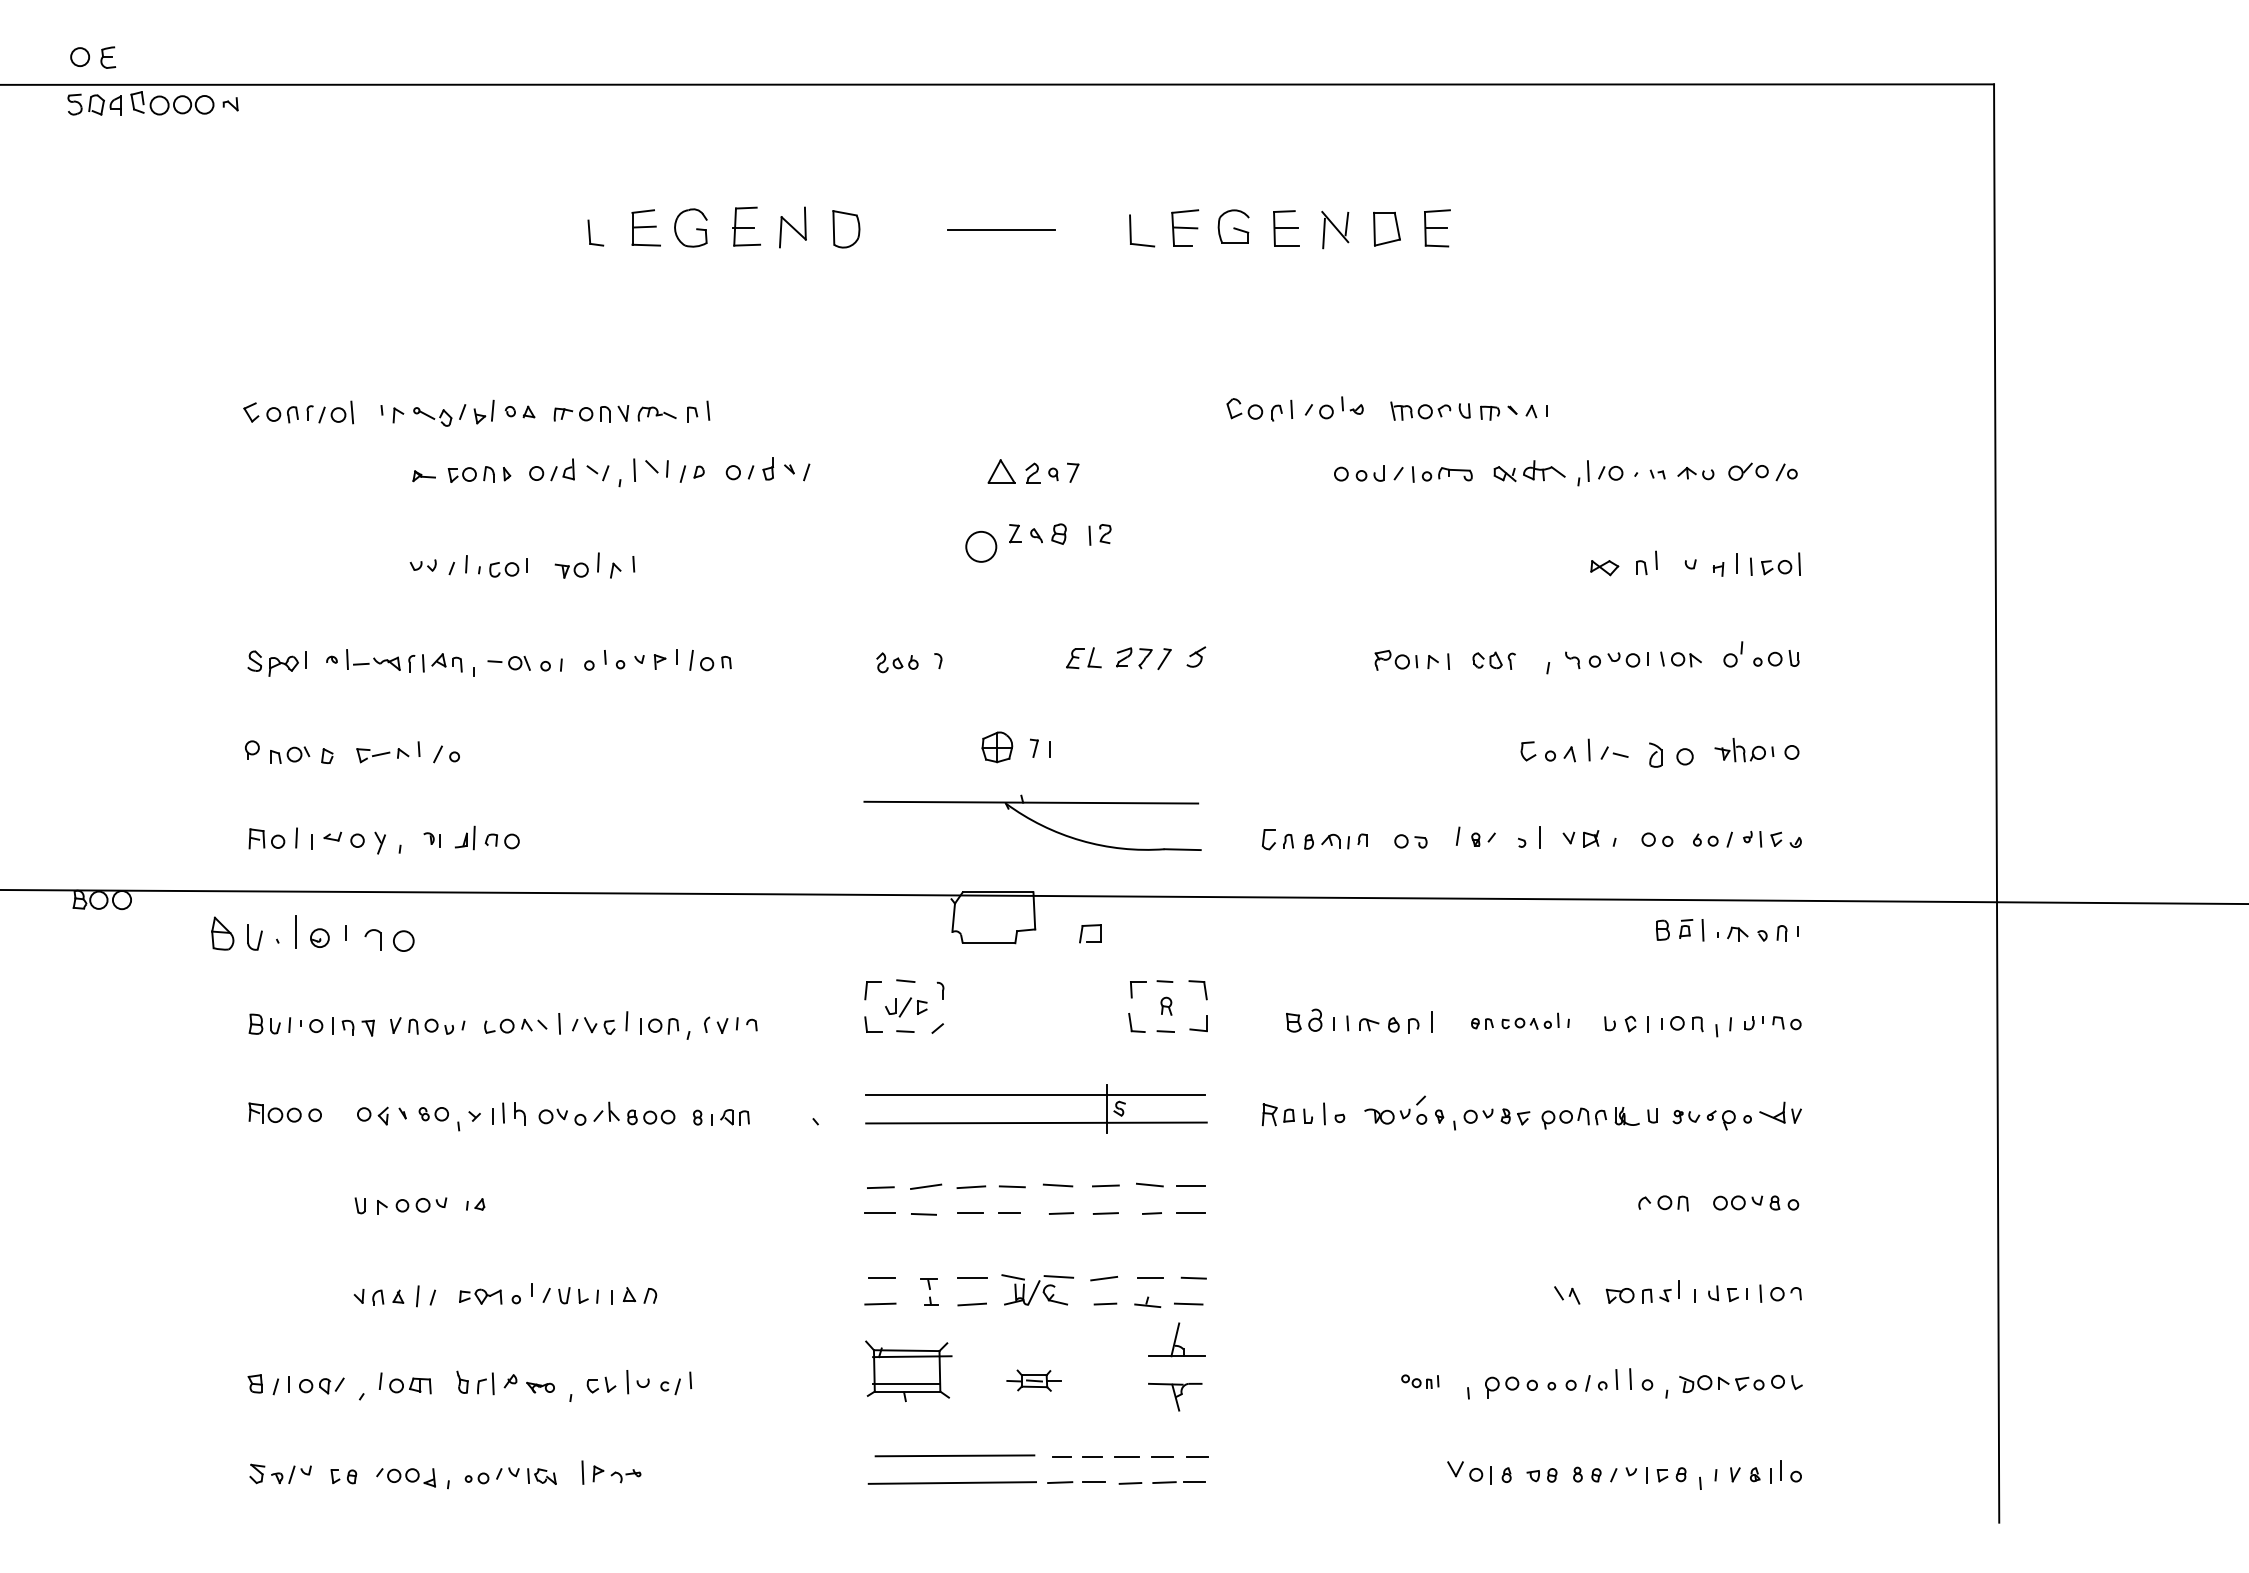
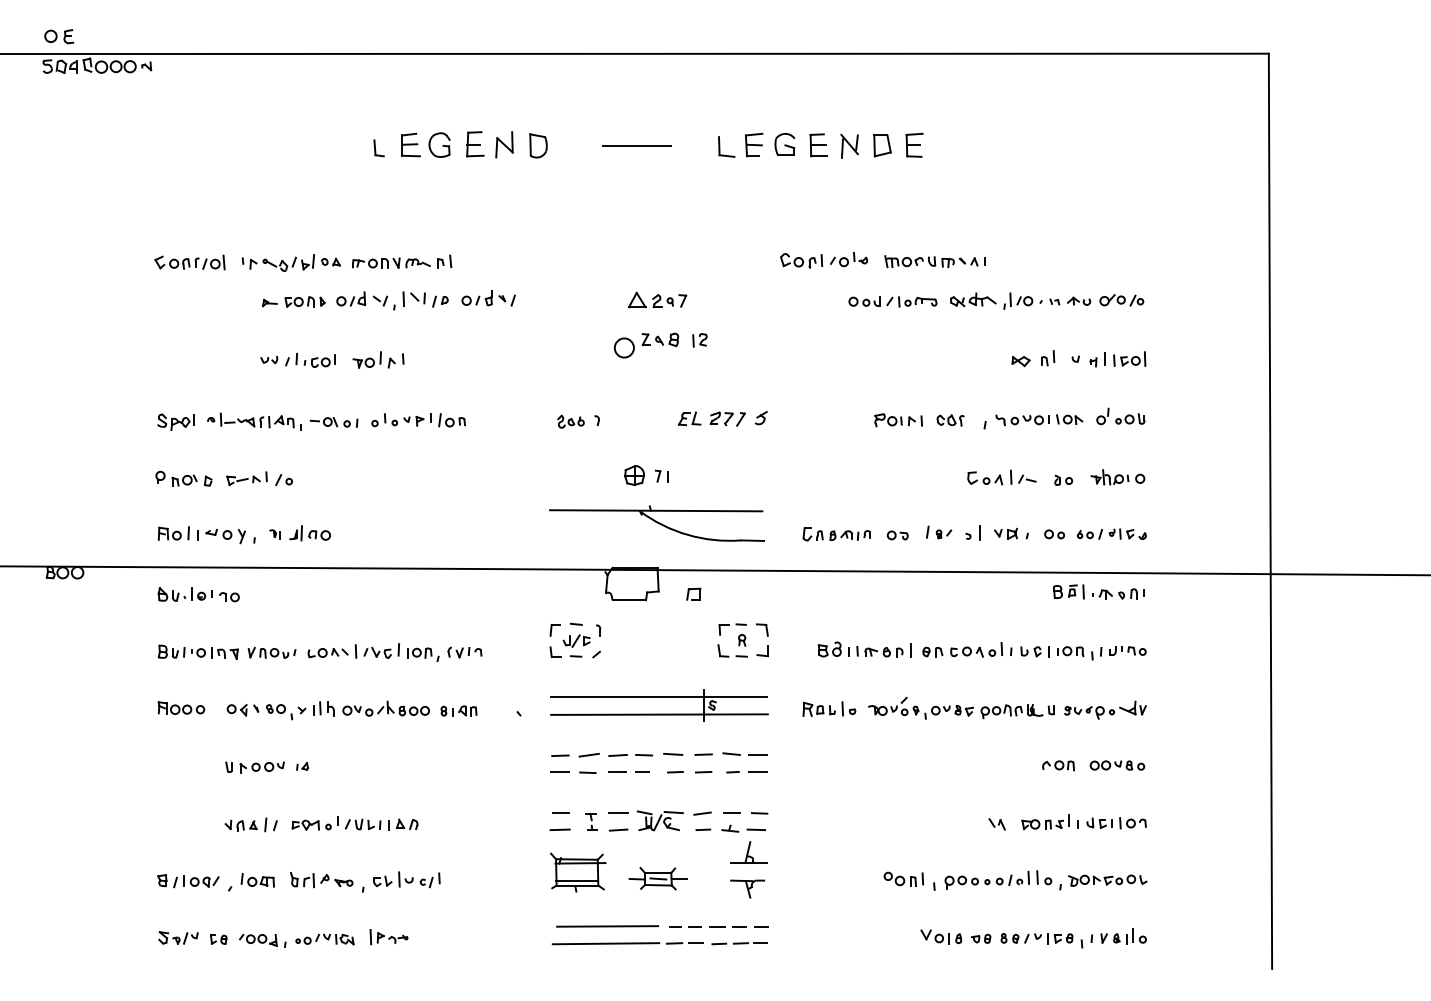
part: (1671, 753) -> (1063, 479), size x0.62
part: (312, 934) -> (198, 594), size x0.62
part: (1520, 1020) -> (967, 649), size x1.43
part: (1033, 1380) -> (657, 878), size x1.67
part: (1419, 1380) -> (903, 878), size x1.67

